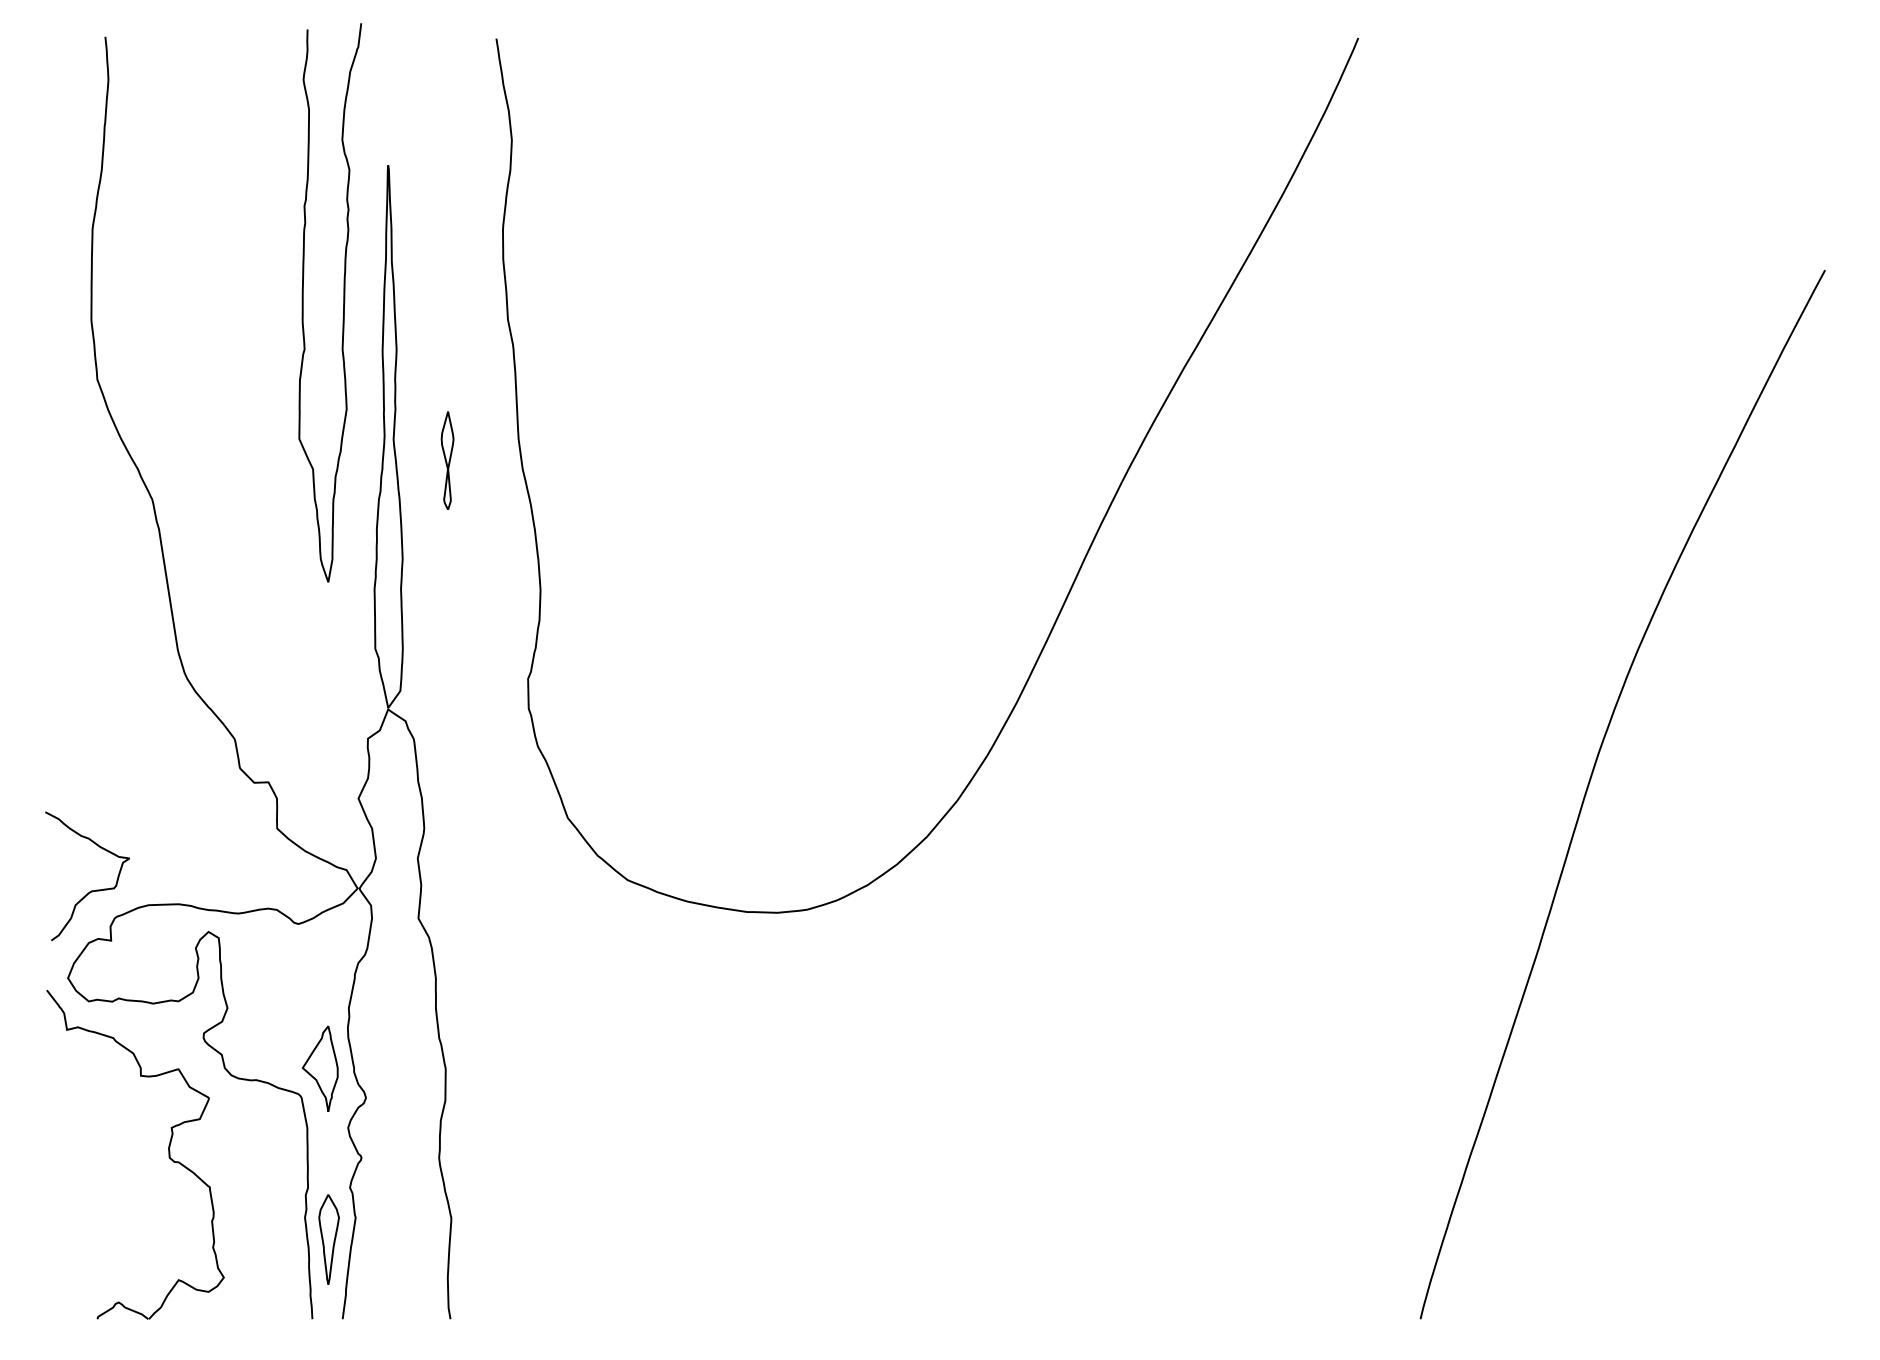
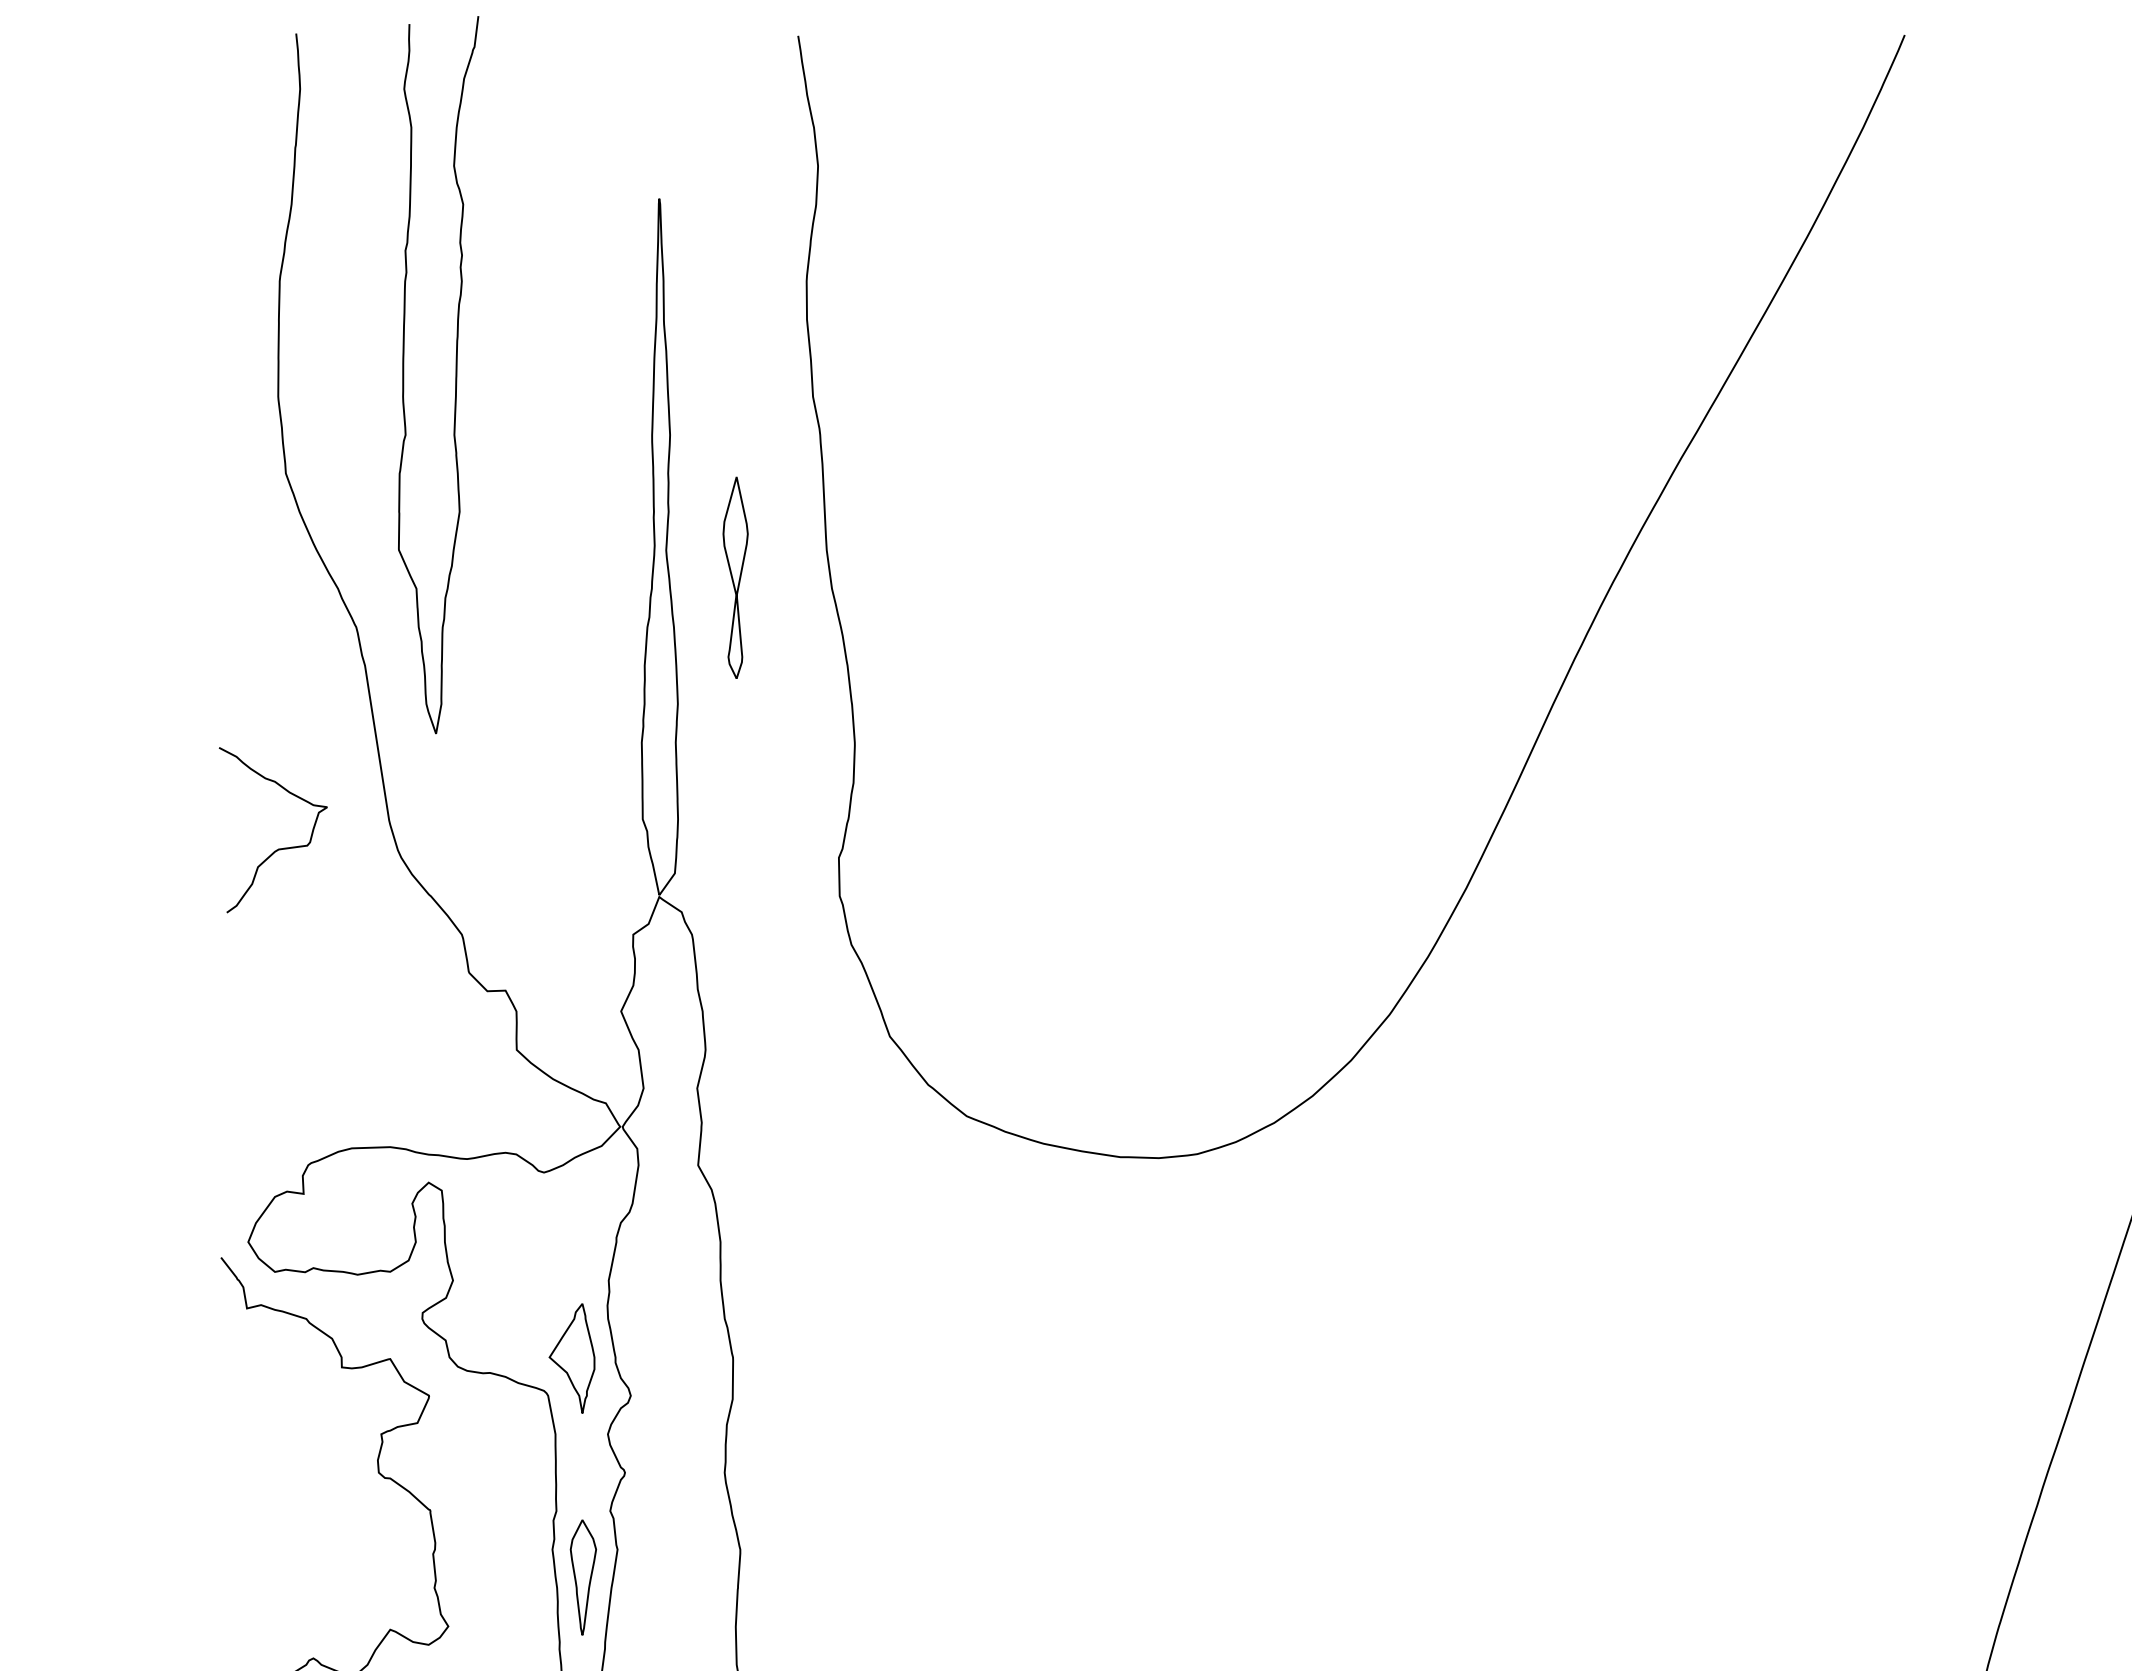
curve: (343, 302) -> (455, 374), moved
part: (447, 460) -> (735, 577), size x1.6
curve: (91, 890) -> (278, 848), moved

